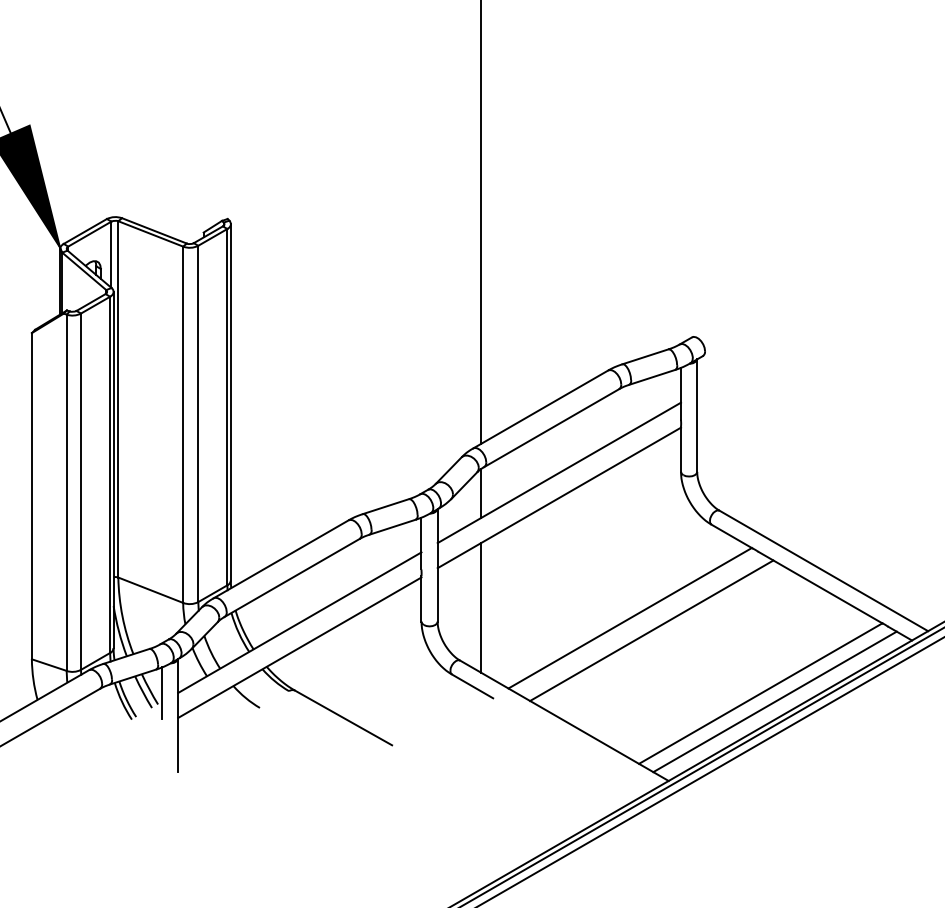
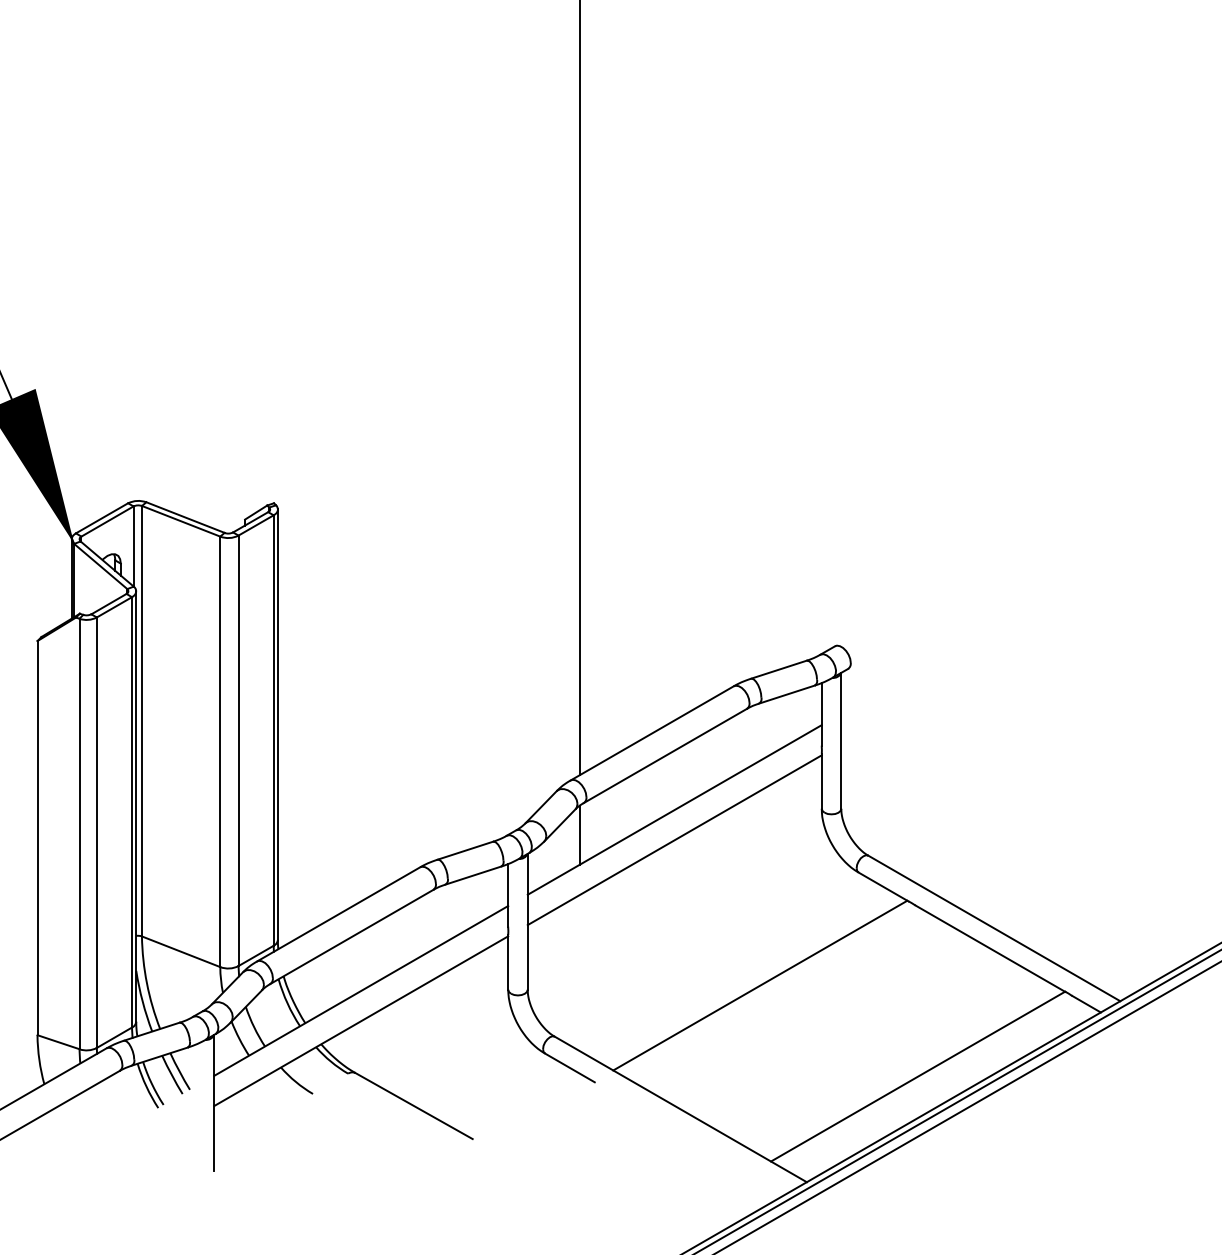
line: (481, 607) -> (580, 972), removed
line: (651, 630) -> (786, 1000), removed
line: (161, 693) -> (194, 1076), removed
line: (775, 701) -> (935, 1086), removed

